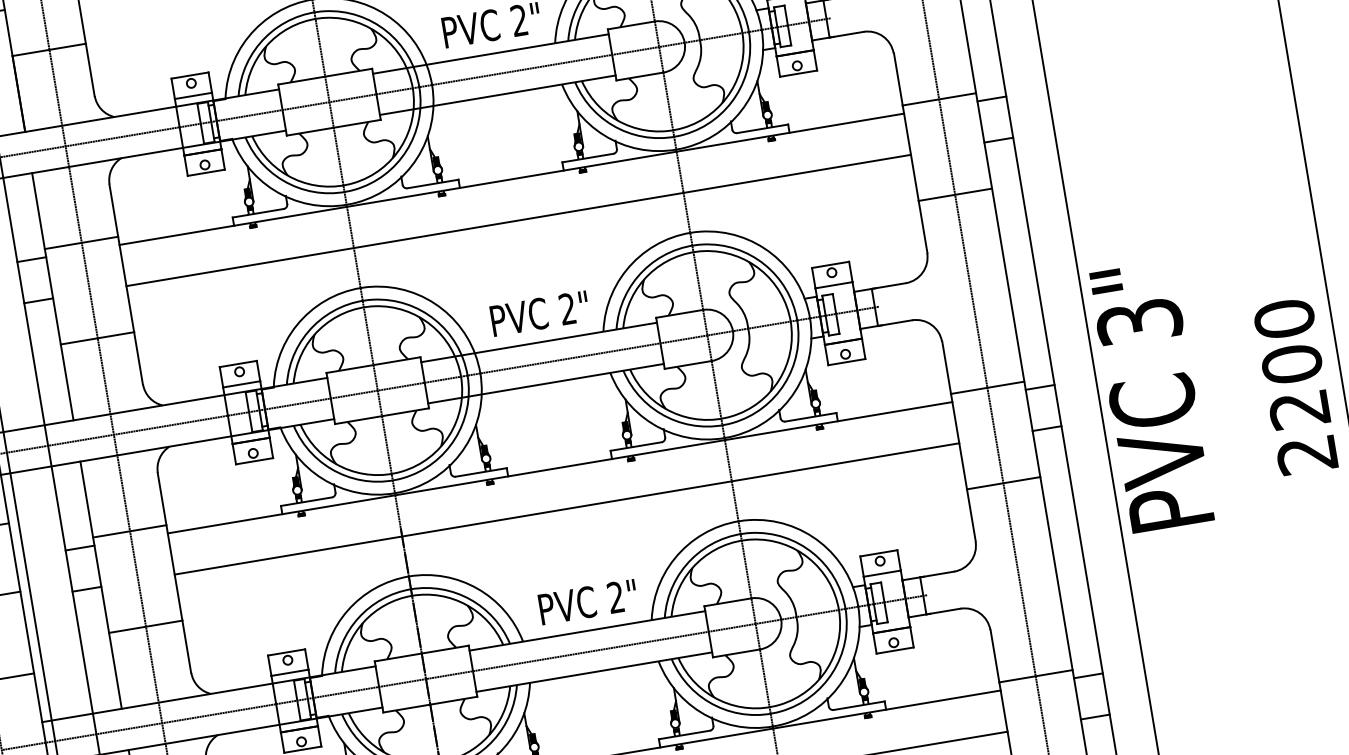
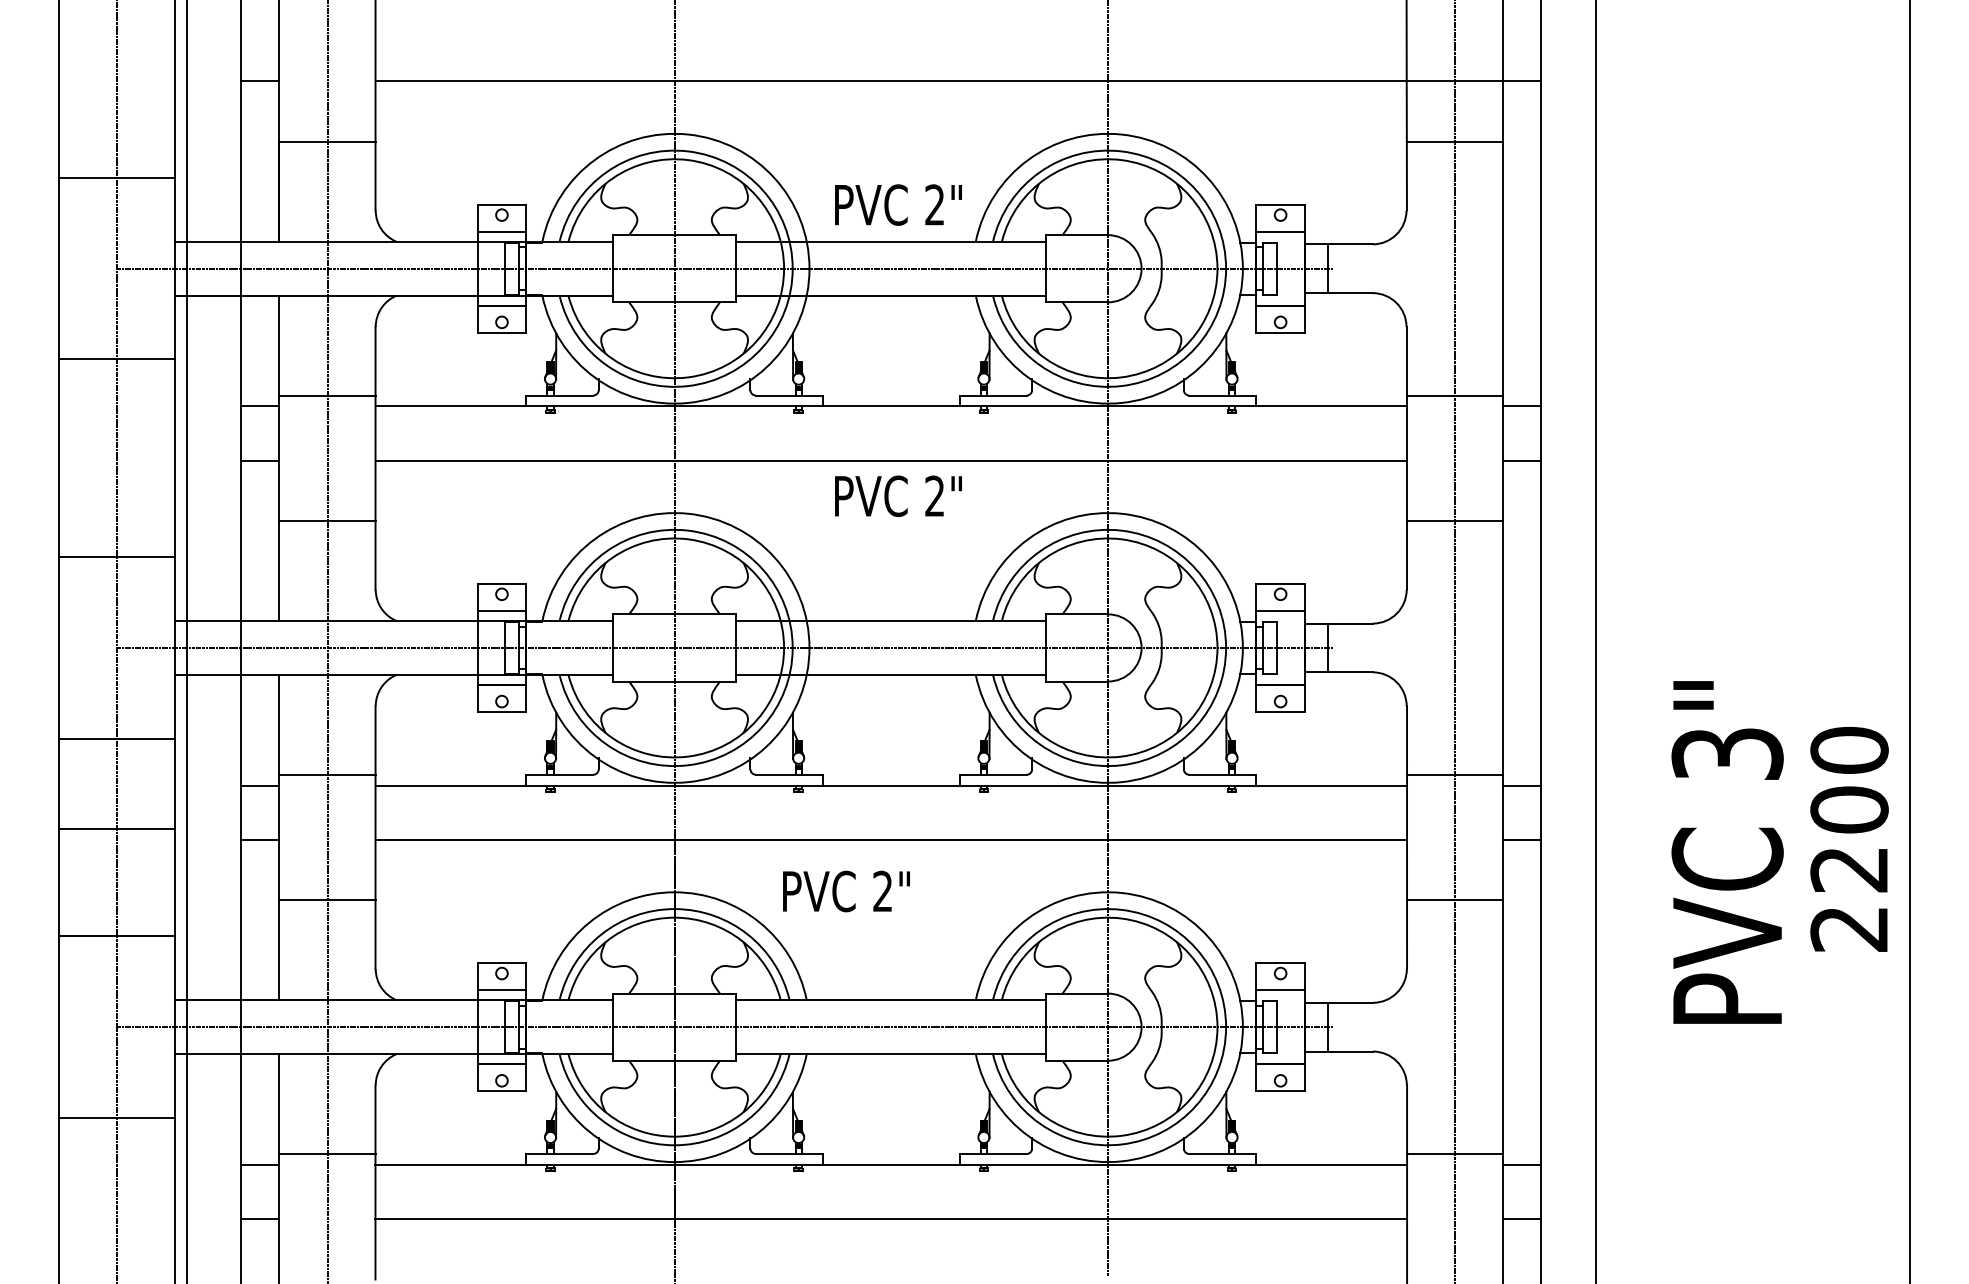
text: (540, 313) -> (898, 496), moved
text: (1152, 396) -> (1727, 852), moved
text: (588, 602) -> (846, 891), moved

